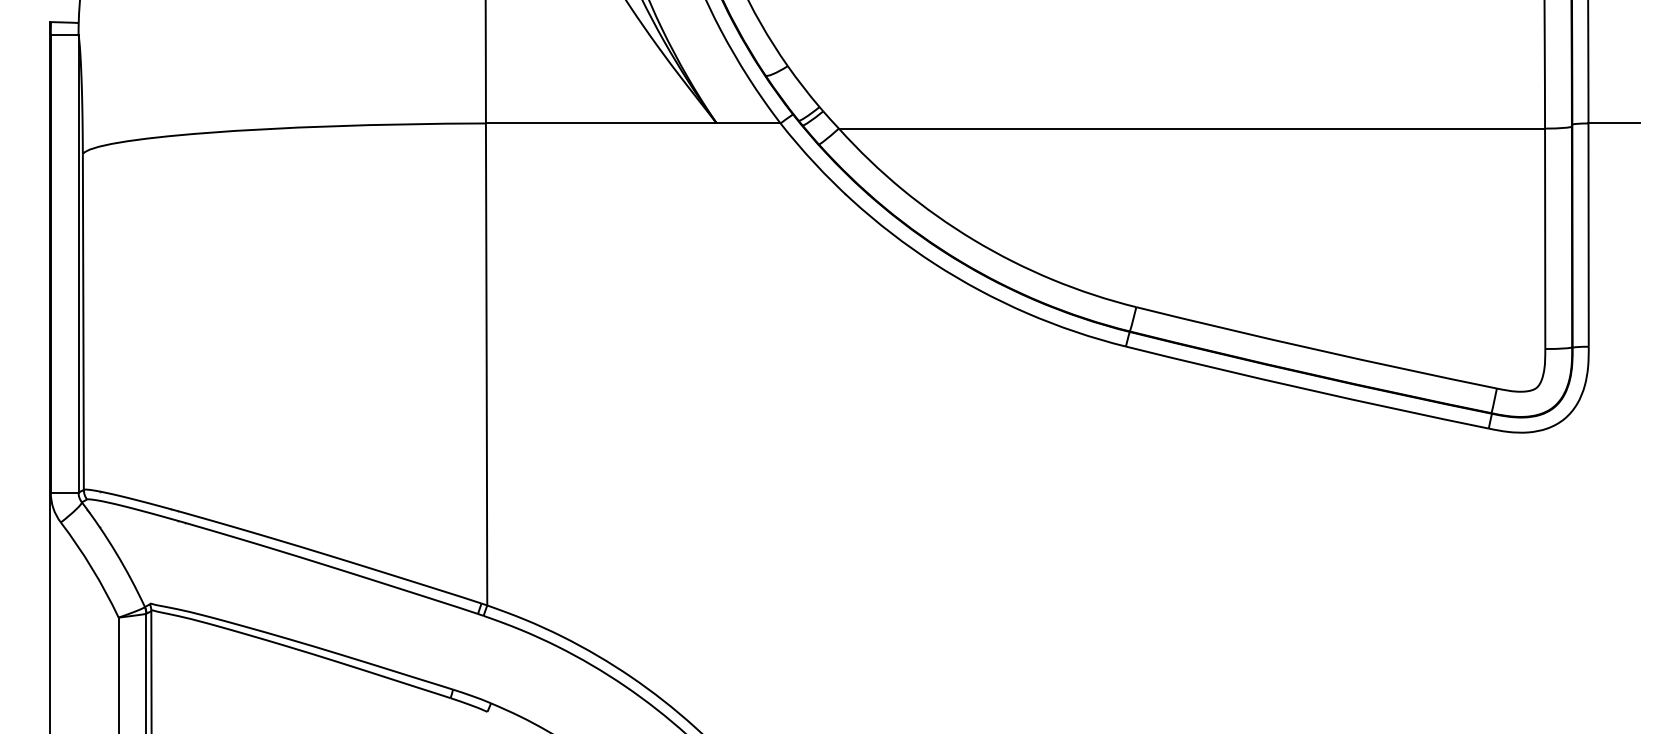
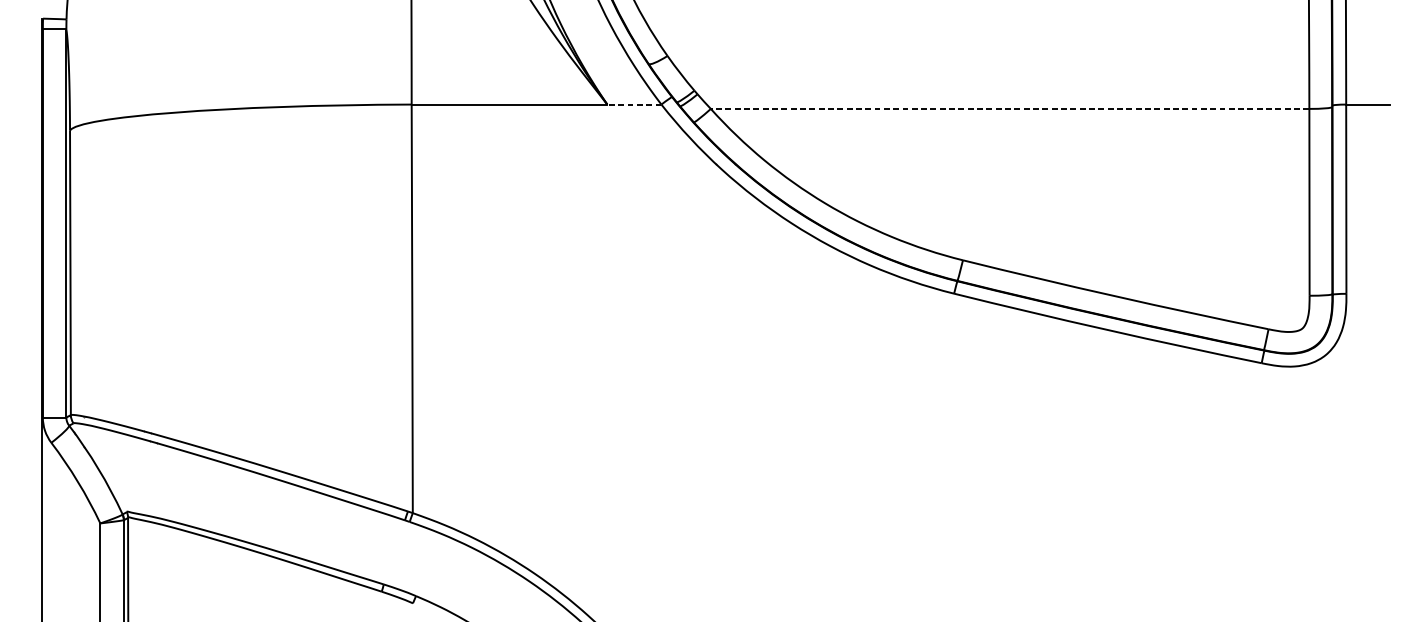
line: (748, 123) -> (634, 104), solid -> dashed
line: (1191, 128) -> (1009, 108), solid -> dashed

